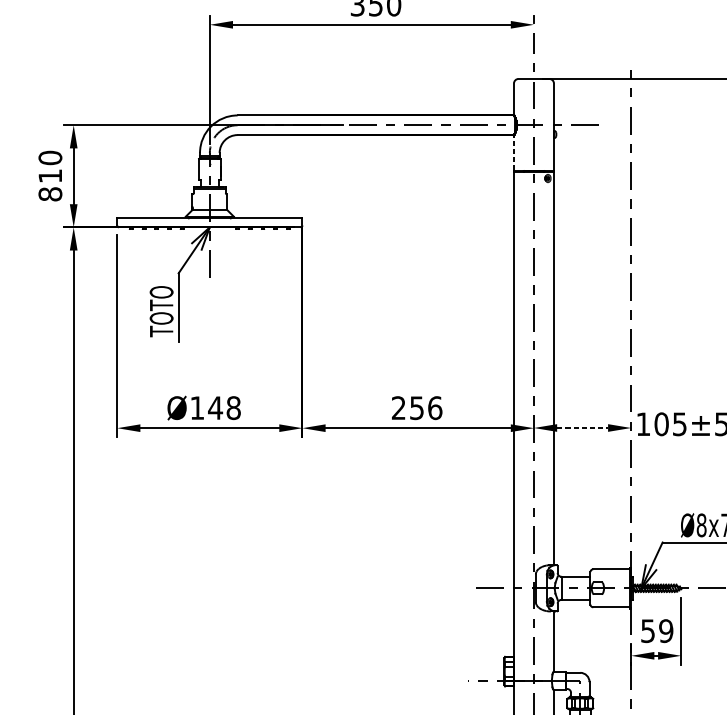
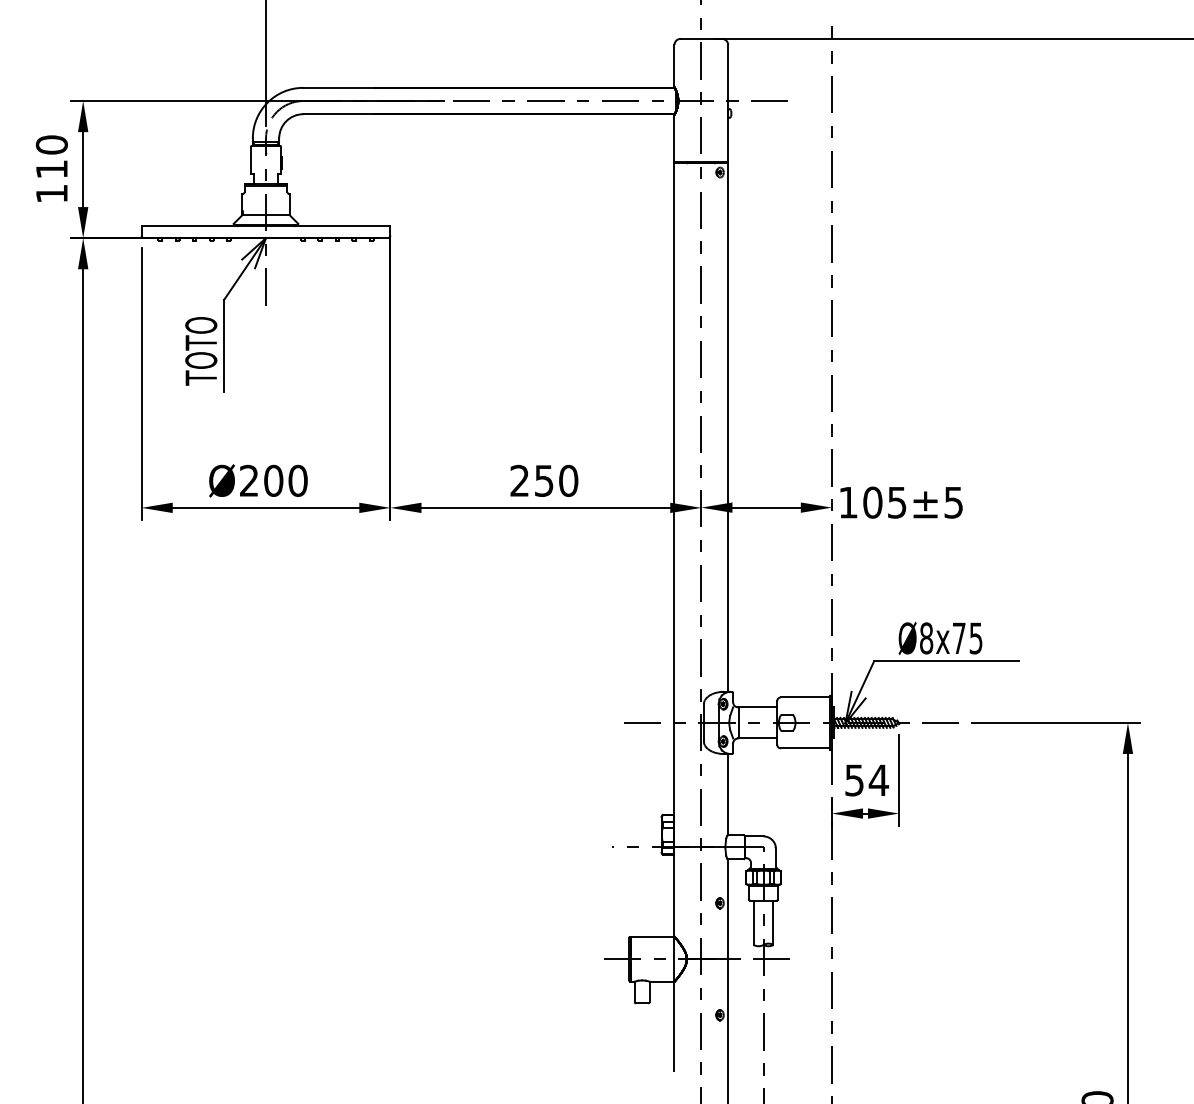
line: (513, 153) -> (674, 138), dashed -> solid
text: (50, 194) -> (51, 193), 810 -> 110
text: (215, 407) -> (273, 480), Ø148 -> Ø200
text: (435, 407) -> (568, 480), 256 -> 250
line: (583, 427) -> (767, 507), dashed -> solid
text: (665, 631) -> (878, 780), 59 -> 54

